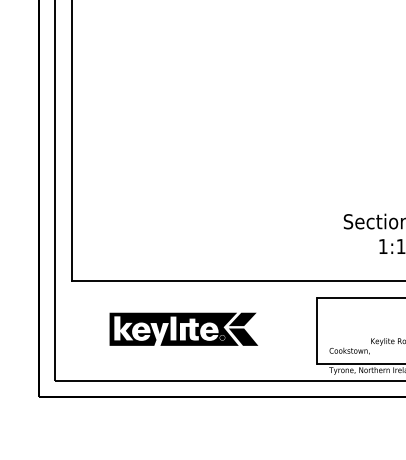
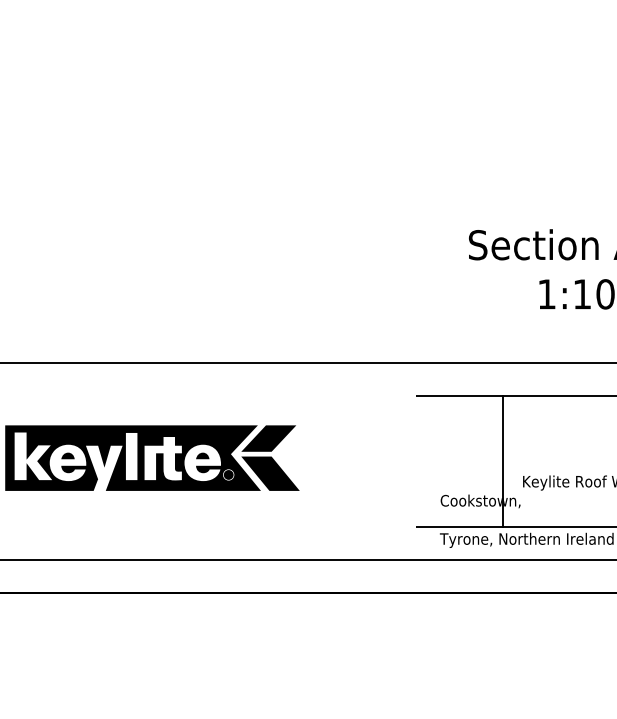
line: (317, 330) -> (503, 460), moved

